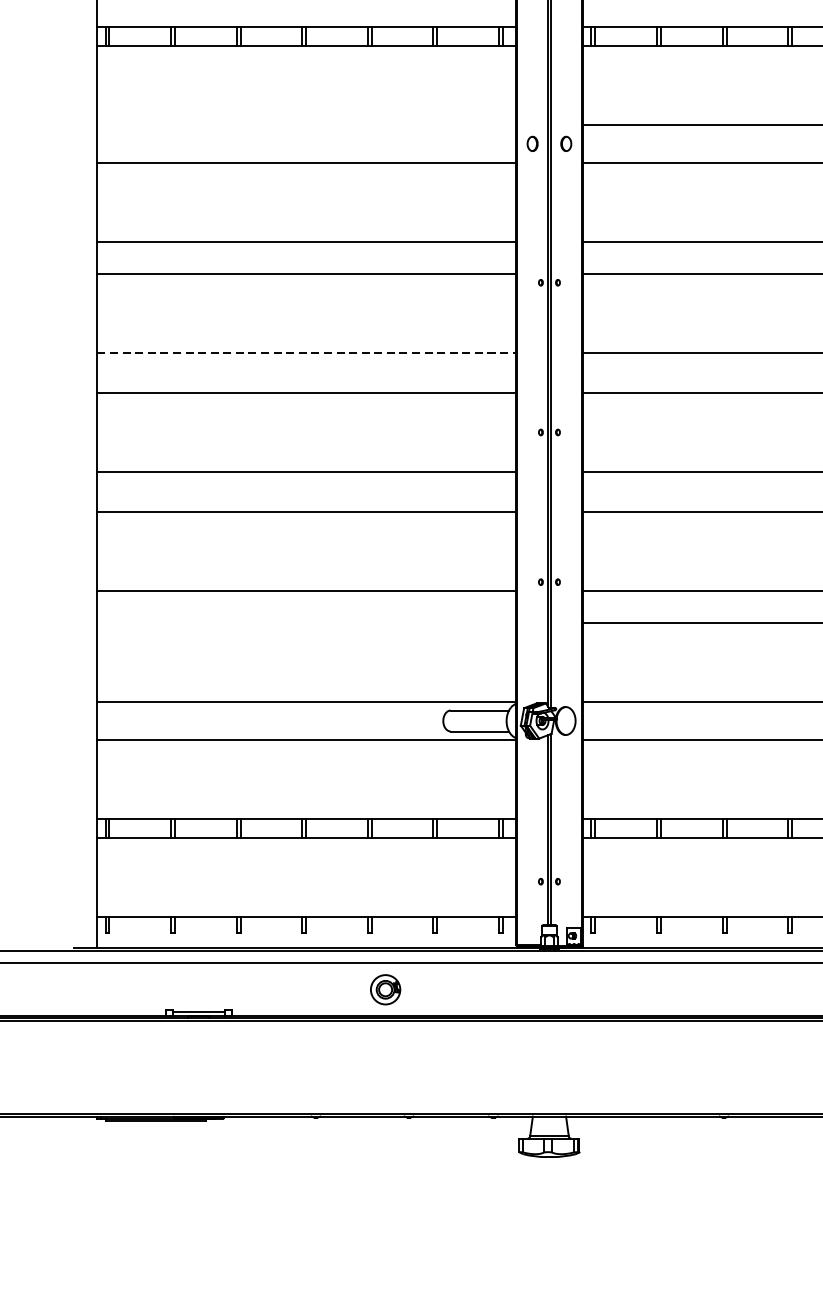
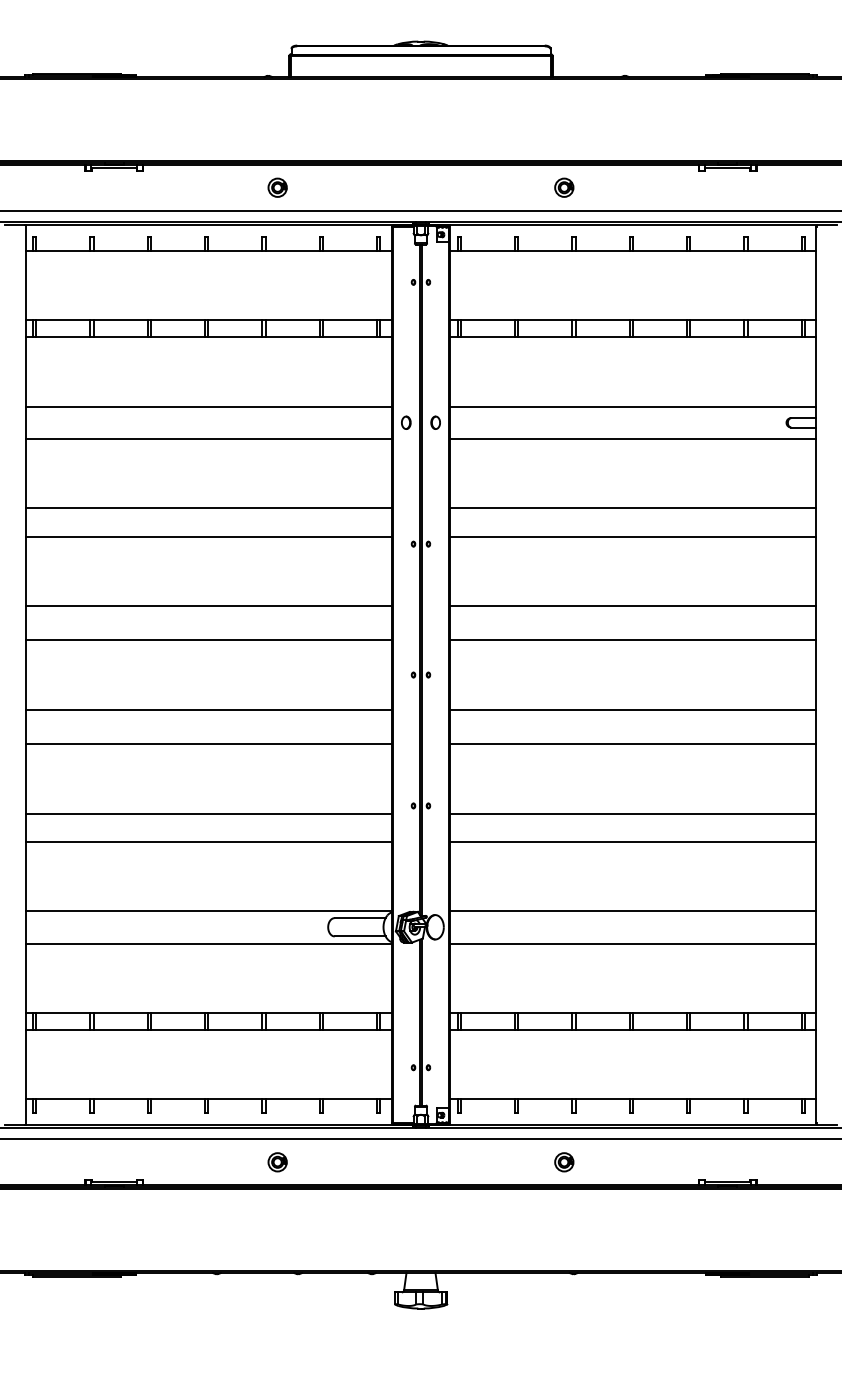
line: (306, 125) -> (208, 406), added
line: (307, 352) -> (209, 605), dashed -> solid
line: (306, 622) -> (208, 841), added
part: (385, 990) -> (277, 1162), size x0.71
part: (713, 990) -> (564, 1162), added

